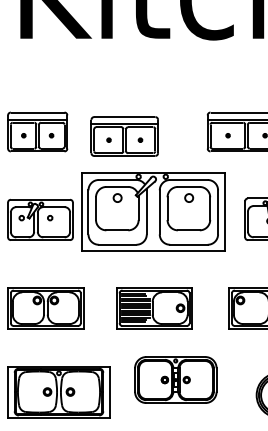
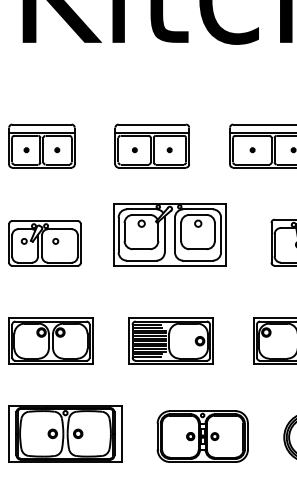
part: (124, 135) -> (151, 145), moved
part: (152, 211) -> (169, 234), size x0.71
part: (175, 379) -> (202, 436), moved

